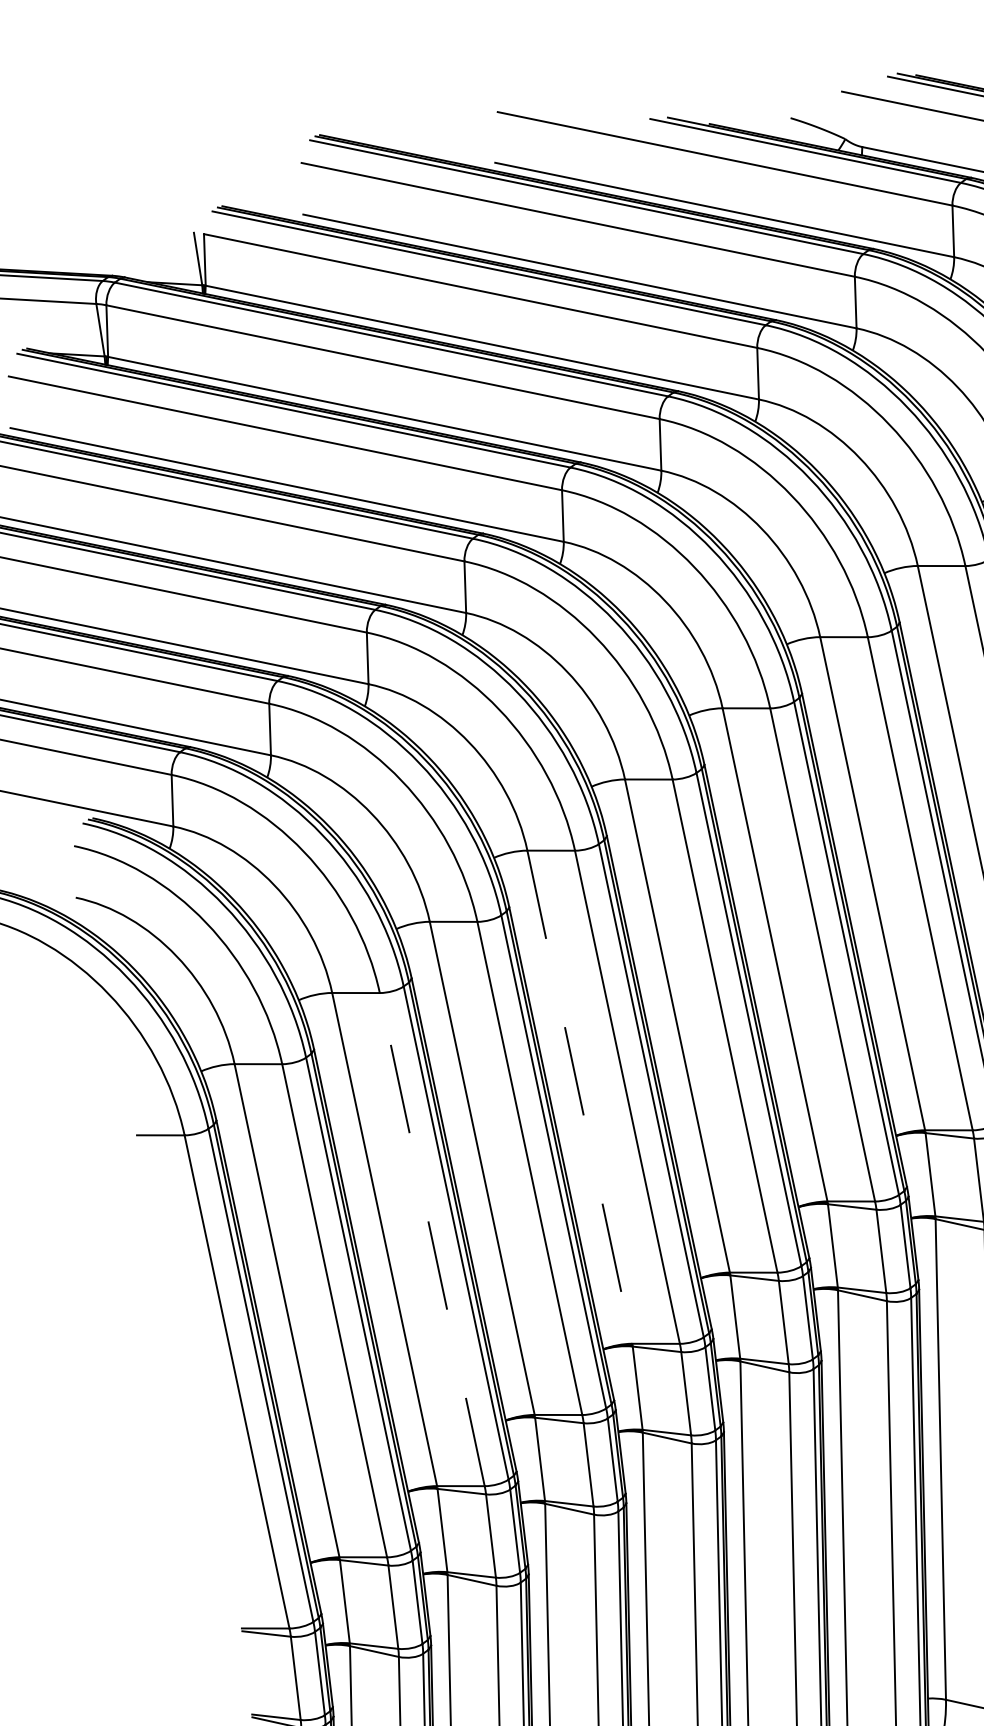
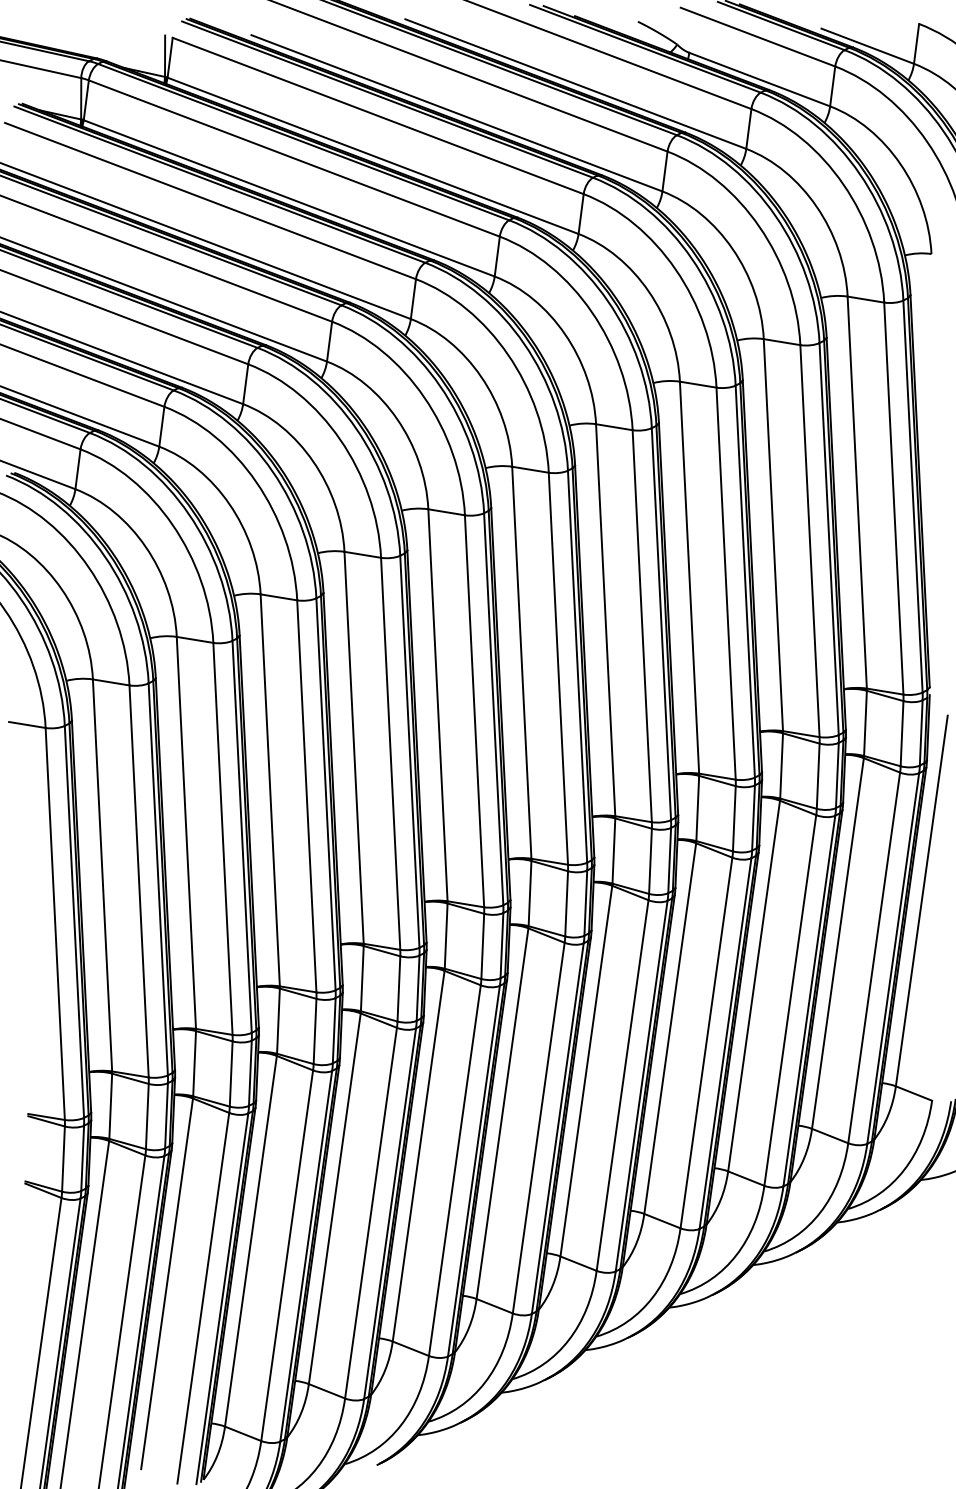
line: (580, 1097) -> (354, 748), dashed -> solid
line: (431, 1239) -> (222, 838), dashed -> solid

